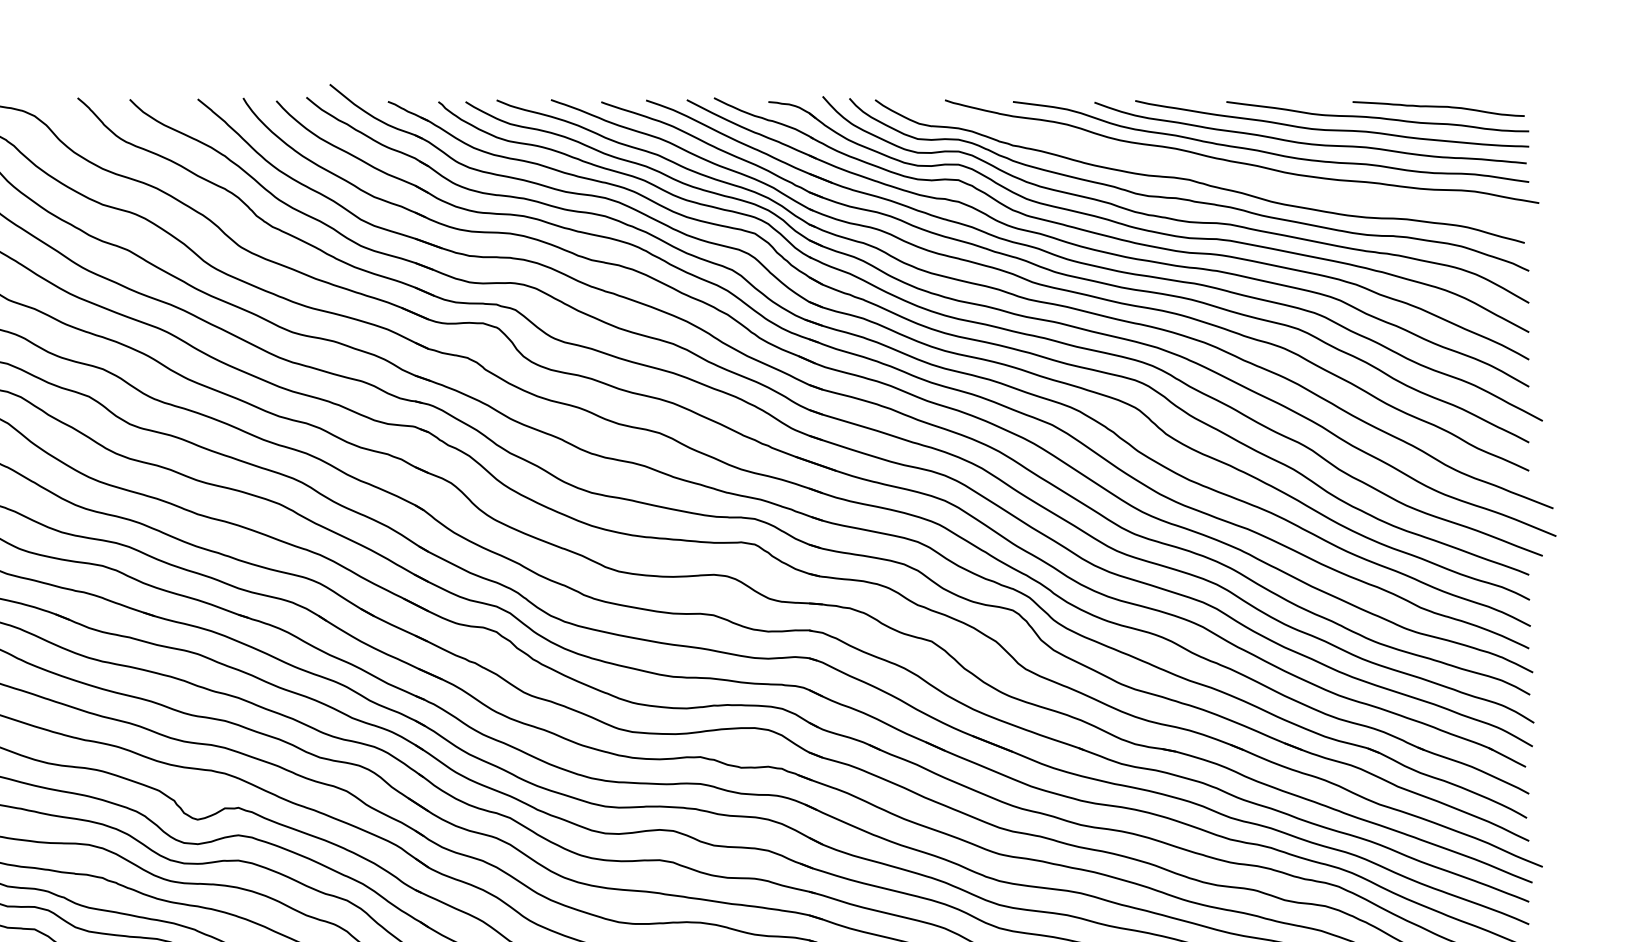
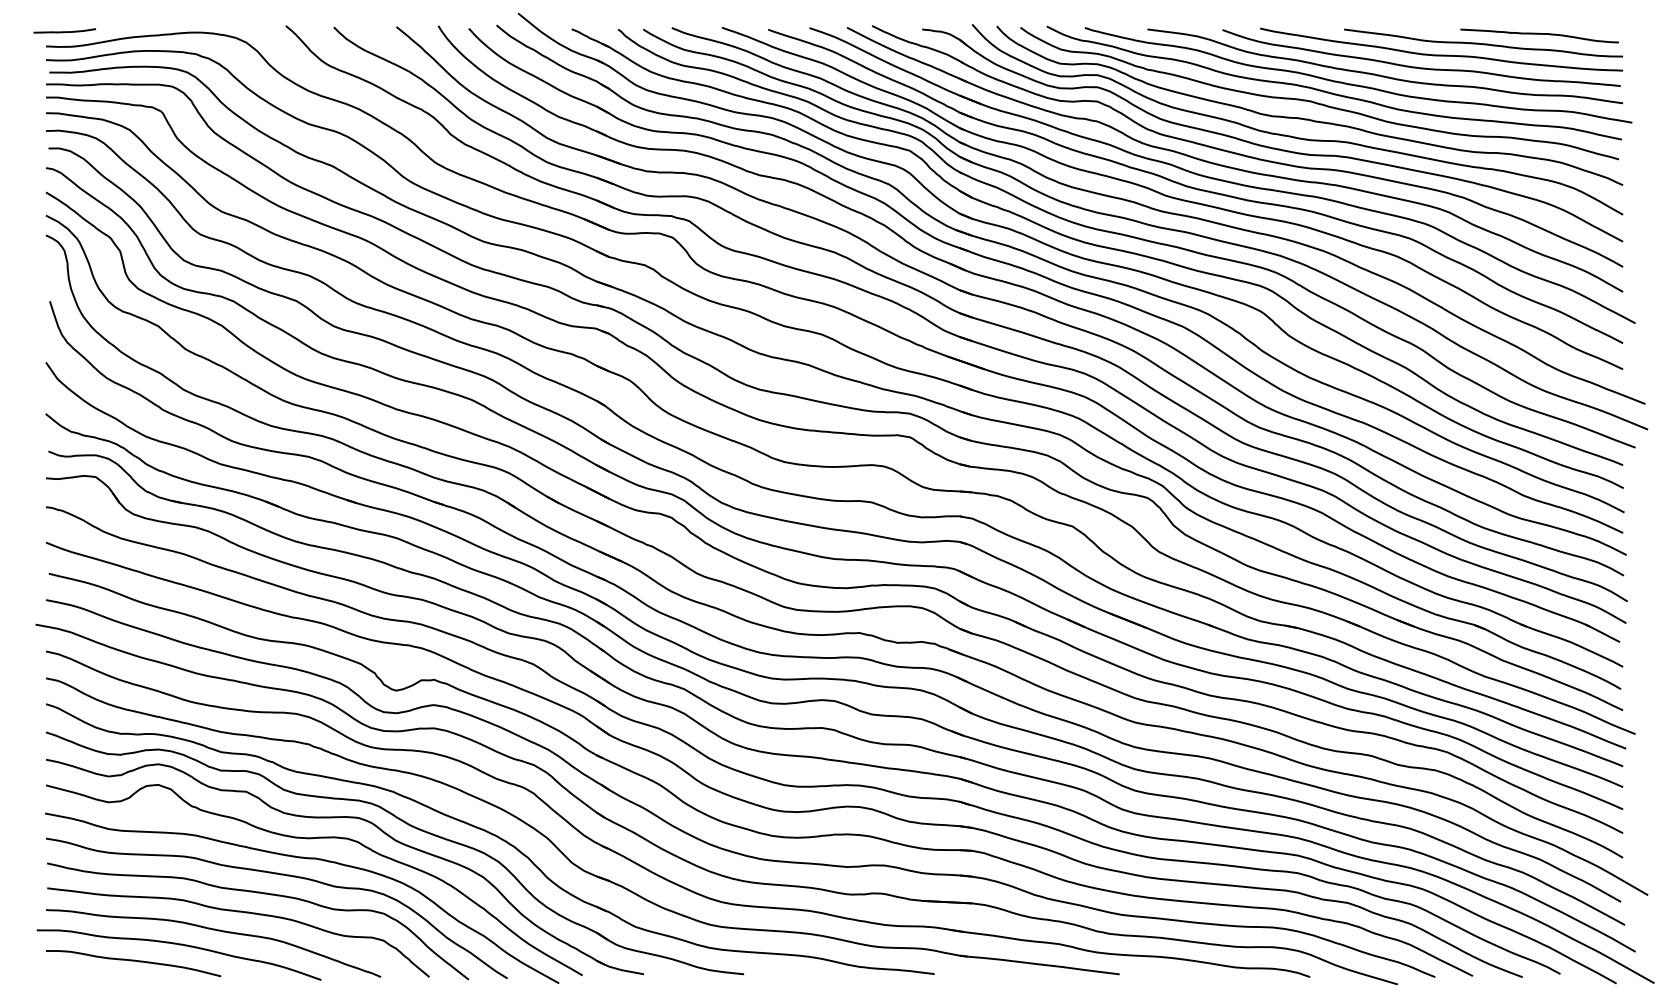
curve: (1213, 170) -> (1332, 92), added

